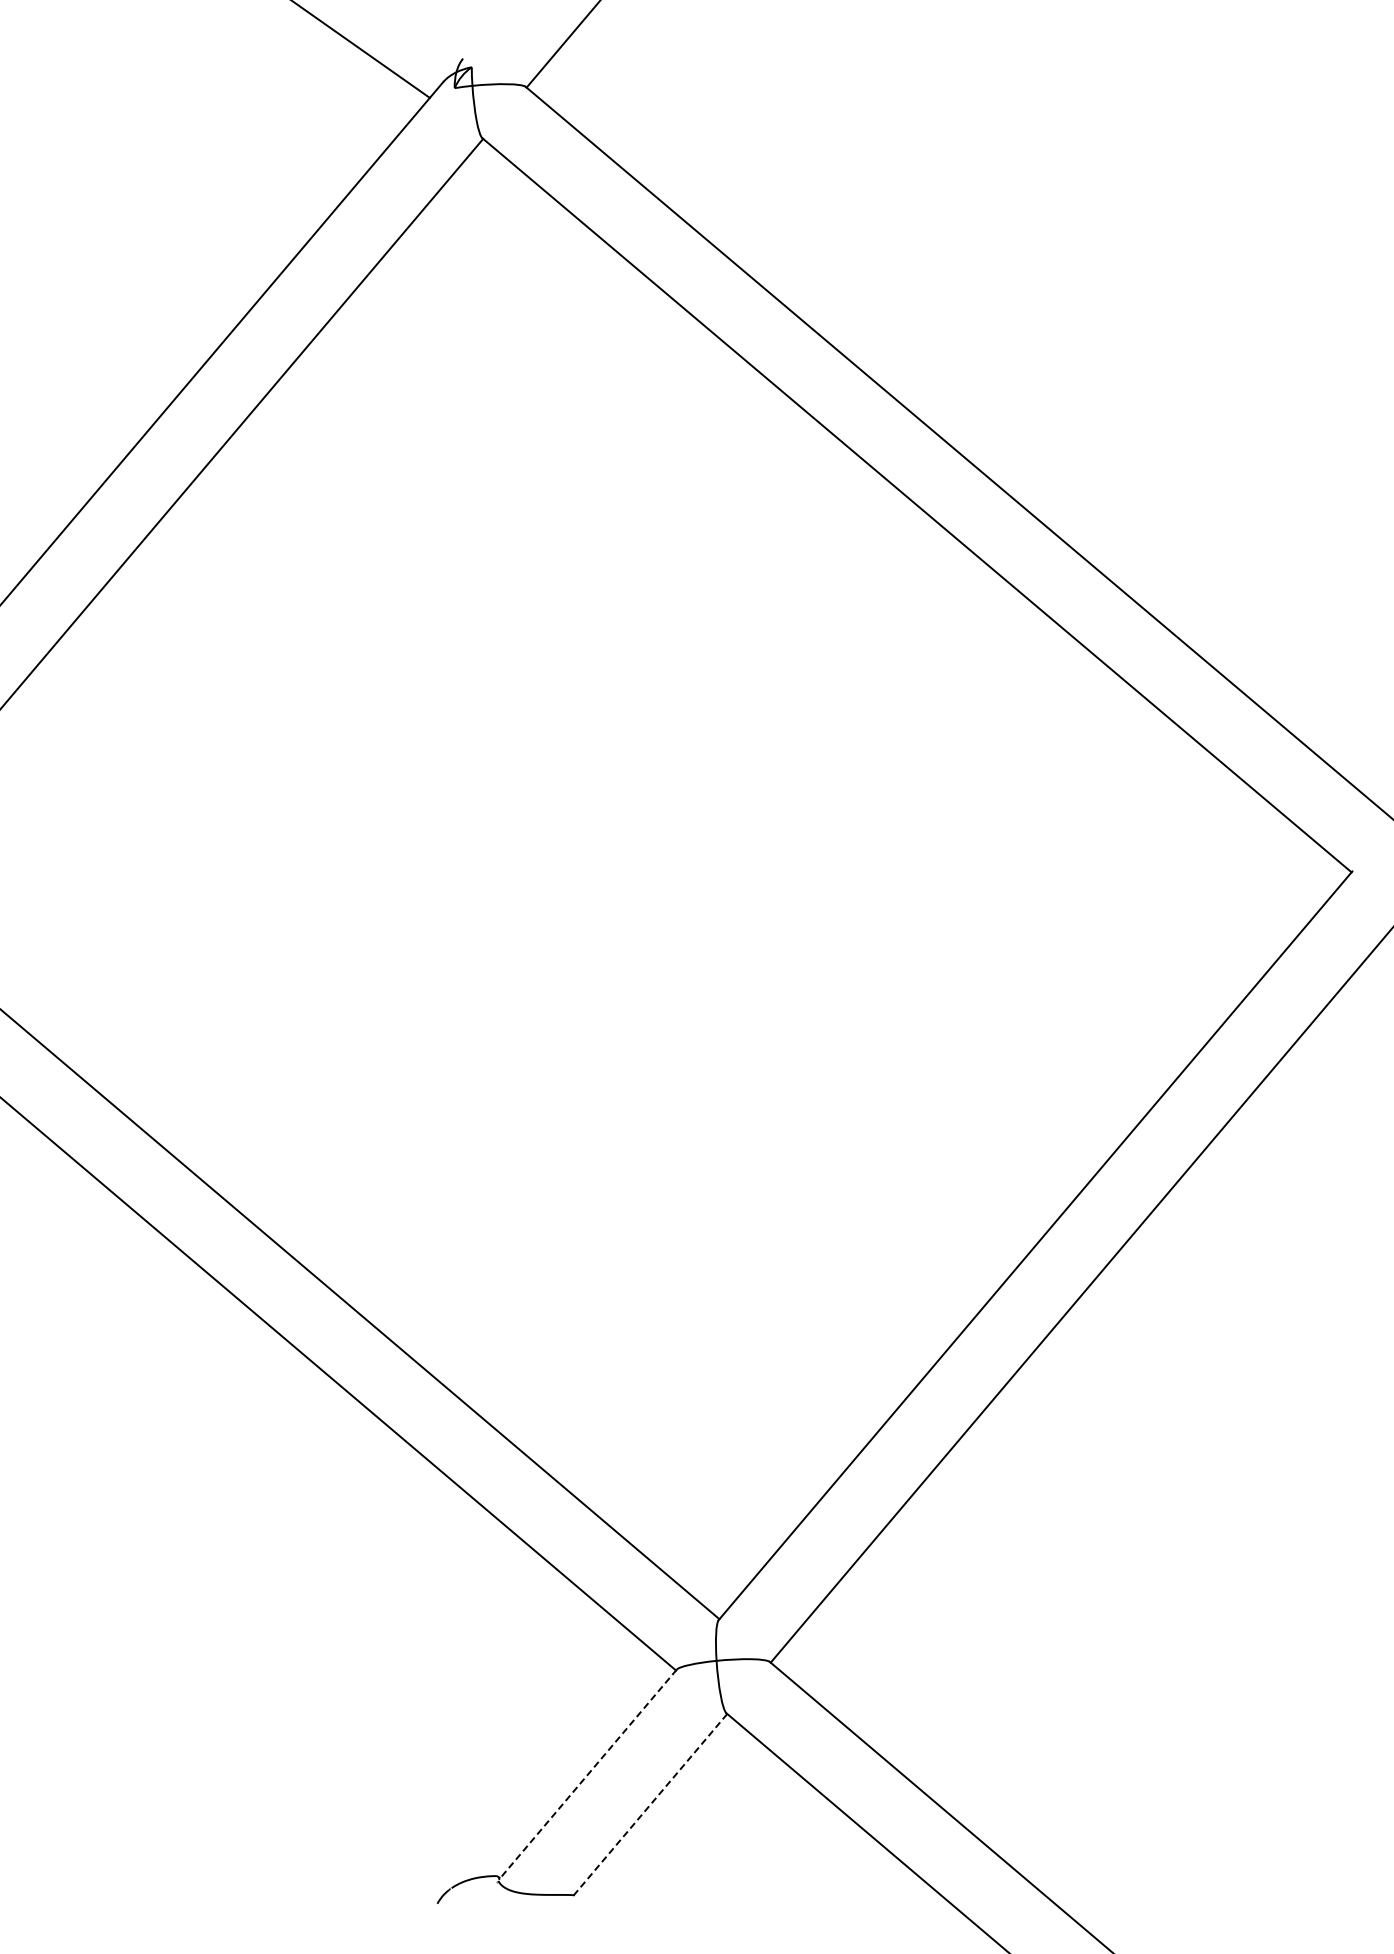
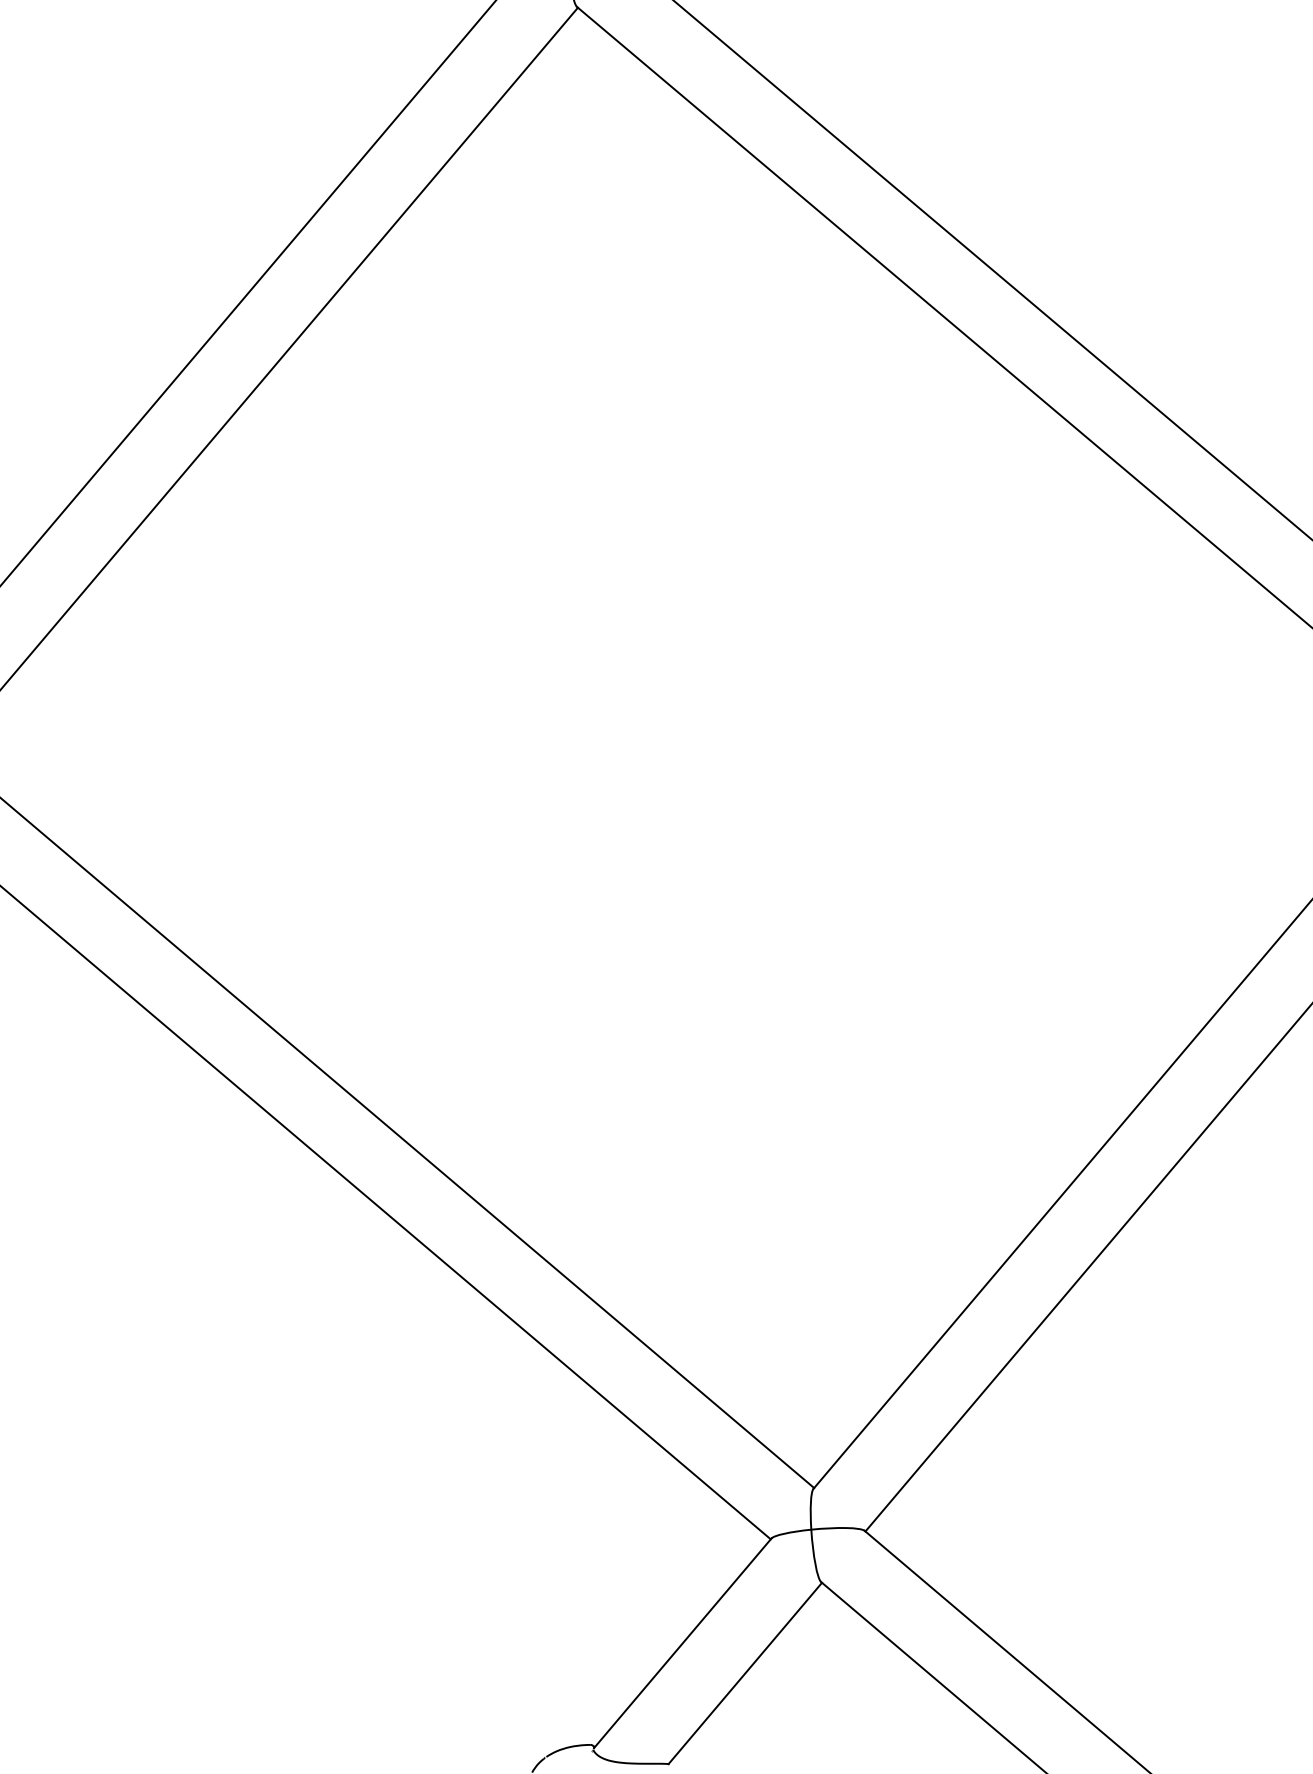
line: (587, 1774) -> (682, 1643), dashed -> solid
line: (650, 1804) -> (745, 1673), dashed -> solid

